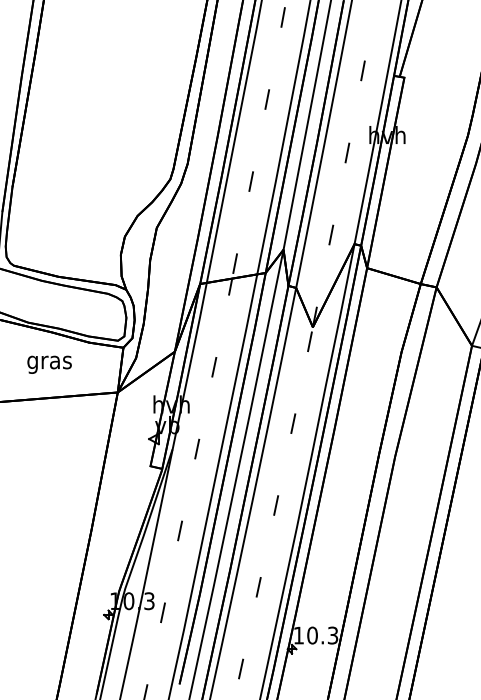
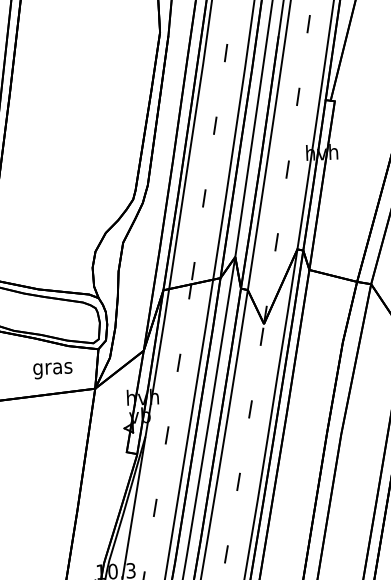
text: (49, 364) -> (52, 370), moved

